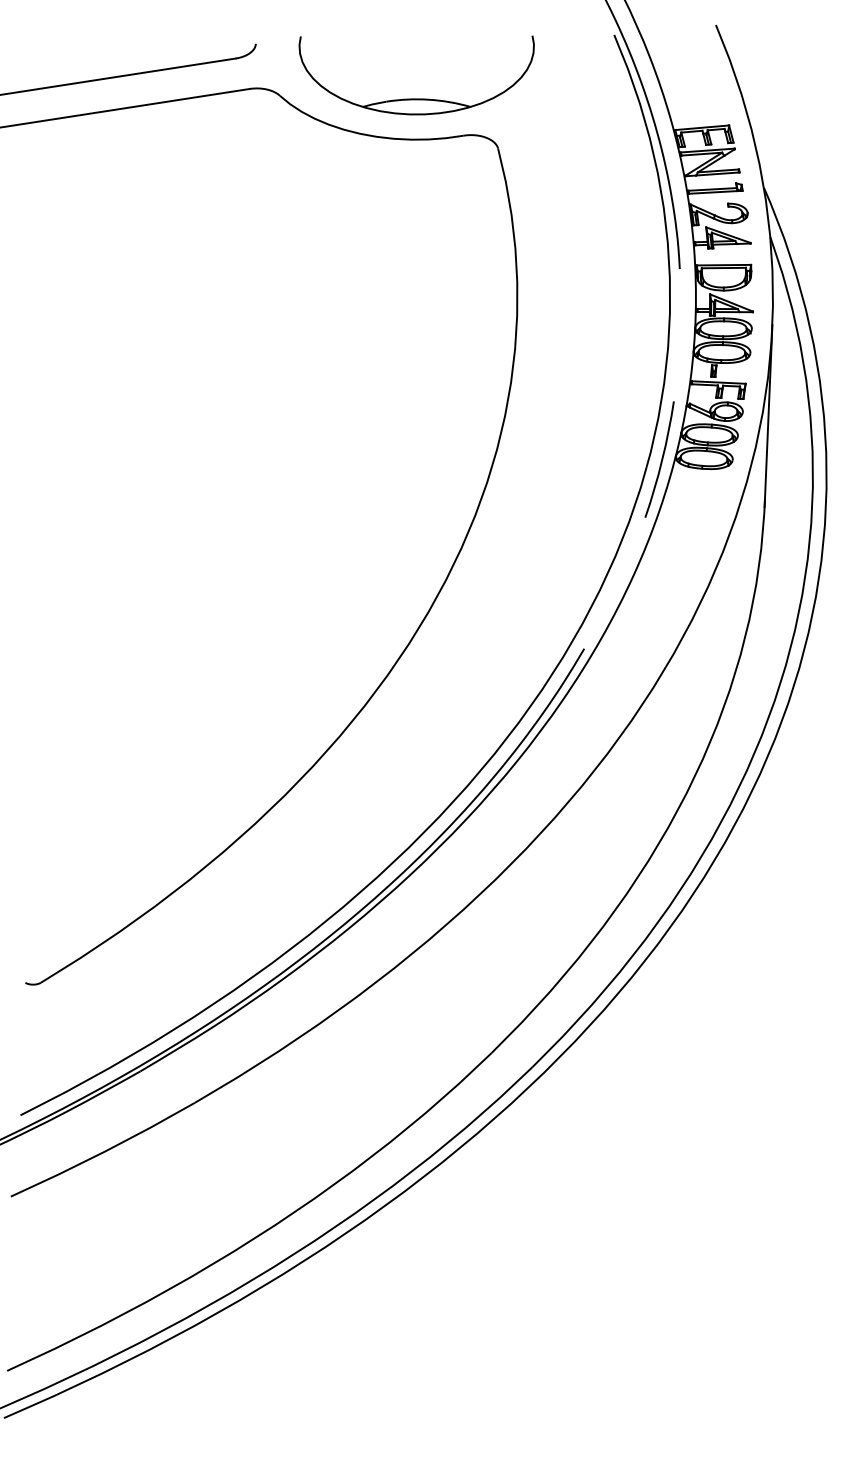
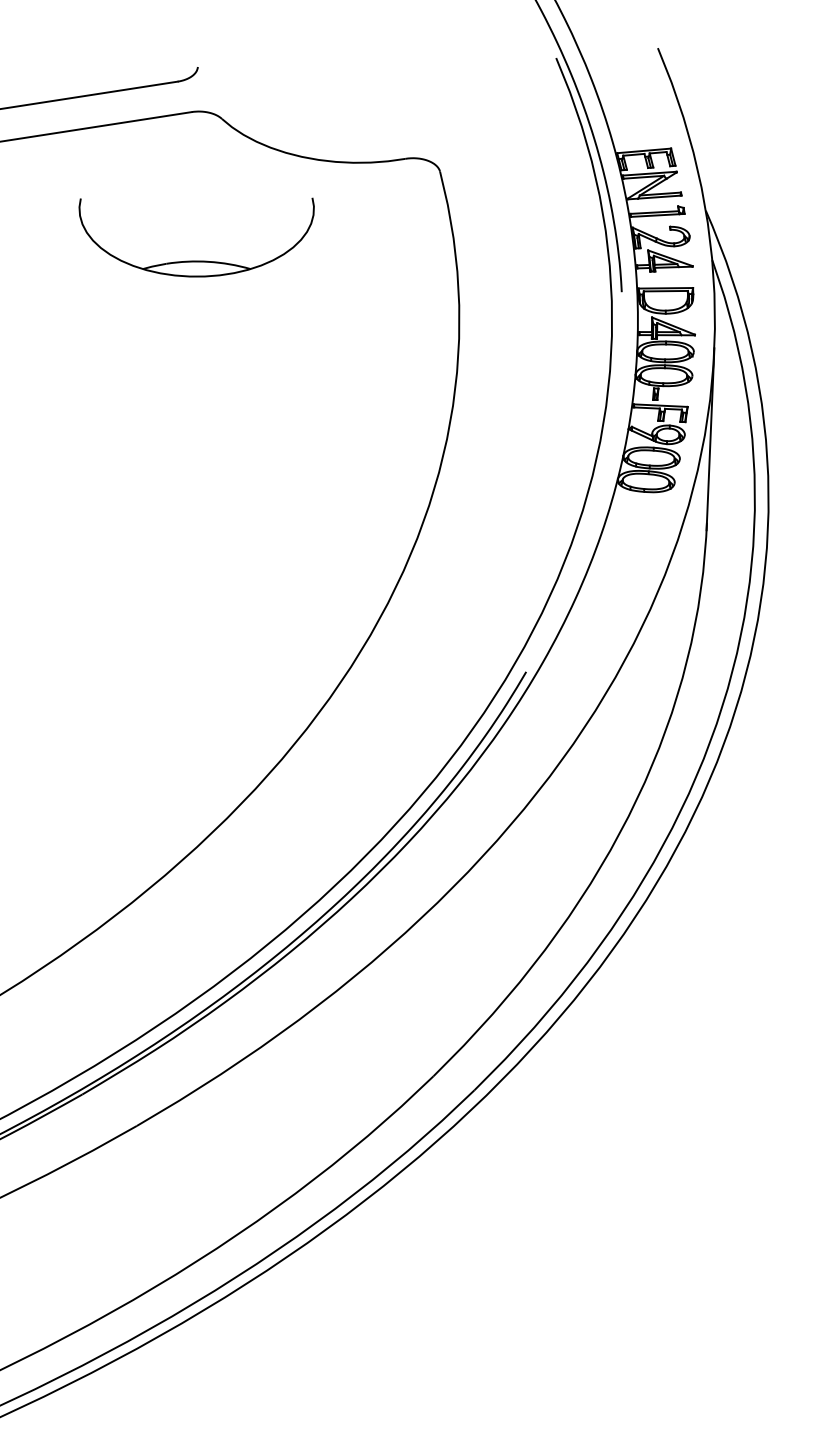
part: (416, 98) -> (196, 260), moved
arc: (661, 459) -> (603, 482), removed

